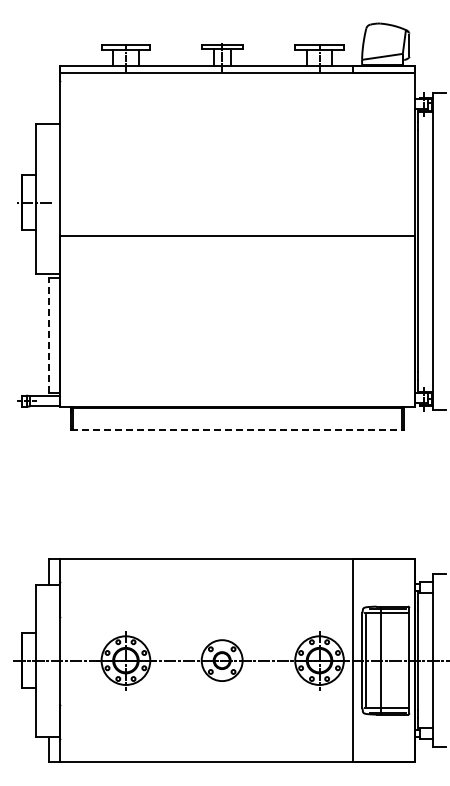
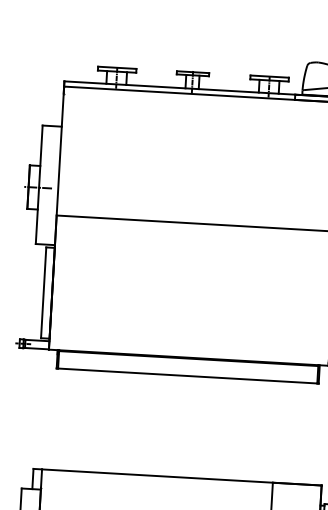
line: (49, 335) -> (43, 293), dashed -> solid
line: (238, 429) -> (188, 375), dashed -> solid

